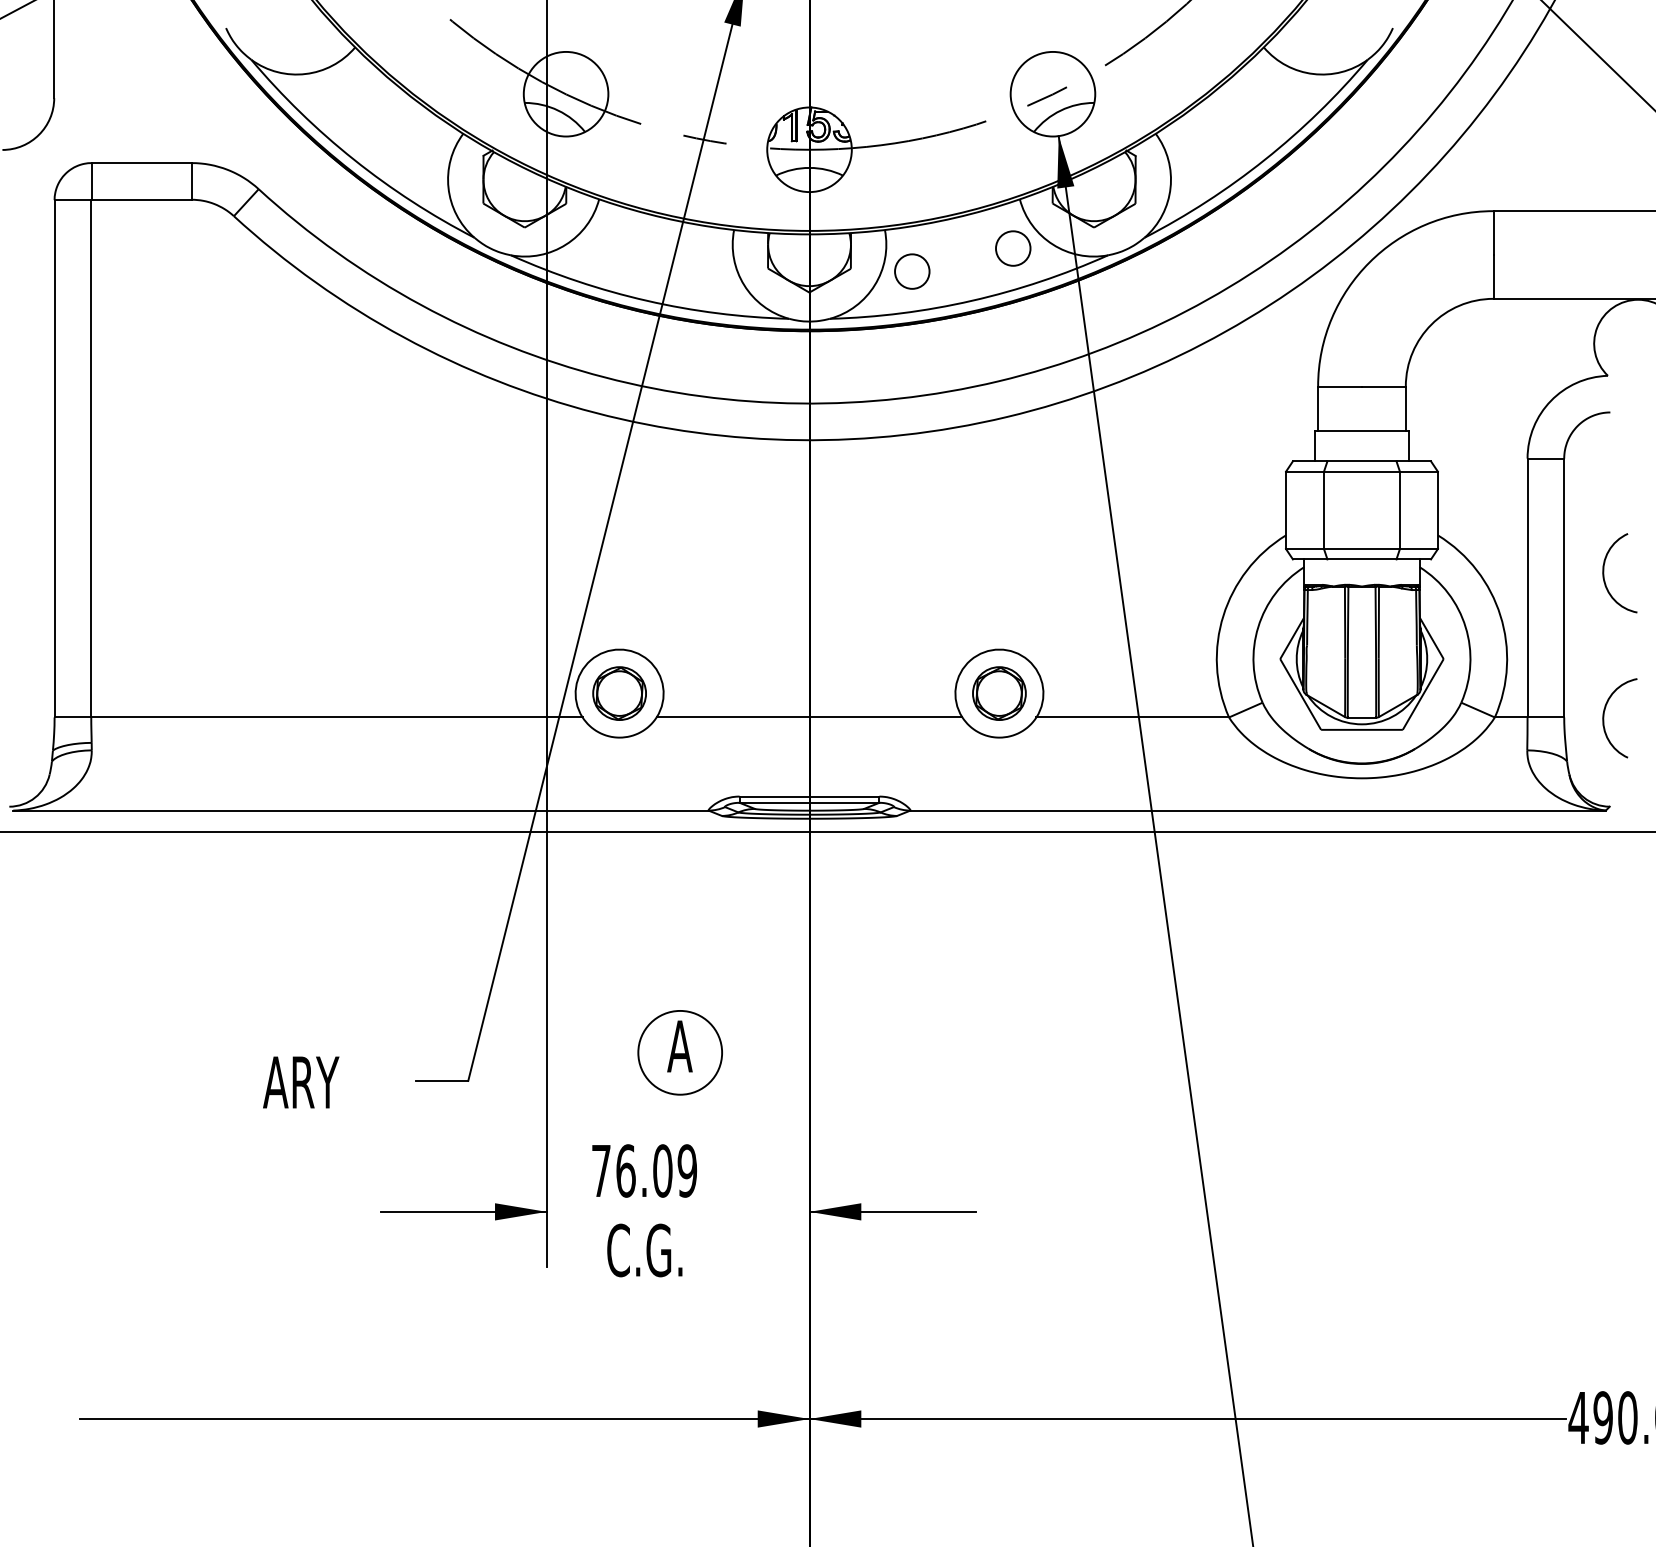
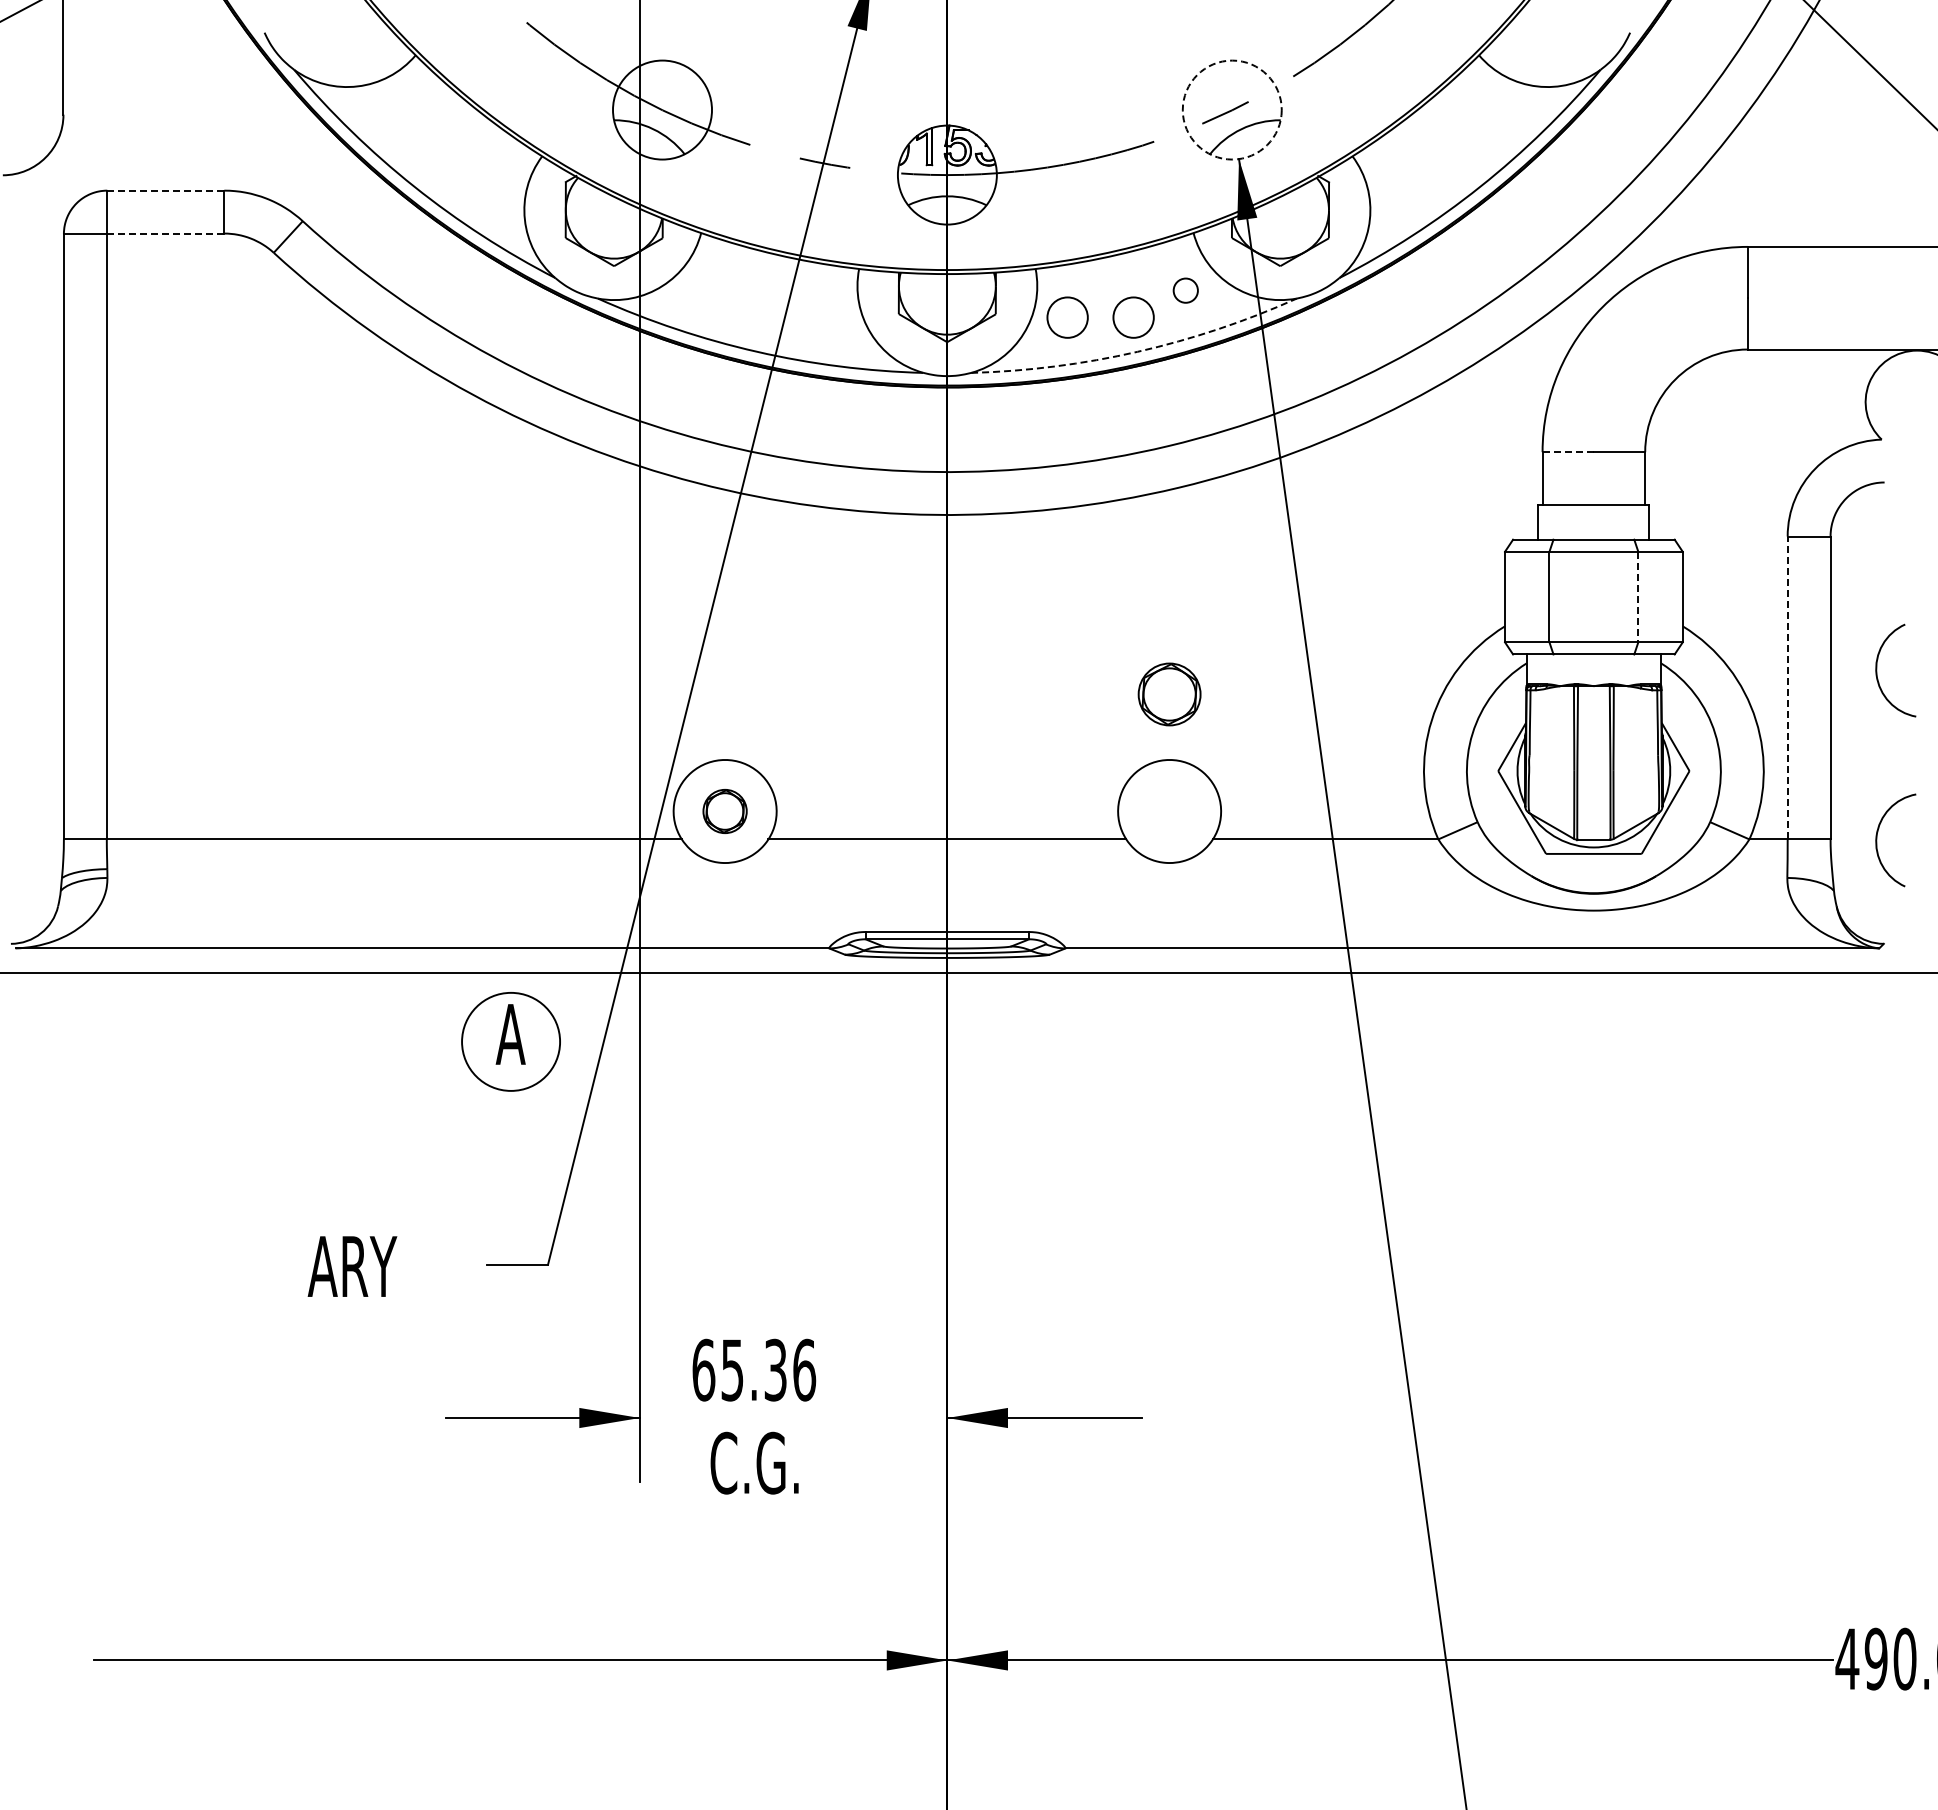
circle: (1052, 93) -> (1231, 109), solid -> dashed
line: (141, 162) -> (165, 190), solid -> dashed
line: (141, 199) -> (165, 233), solid -> dashed
circle: (1012, 248) -> (1185, 290), size x0.6
circle: (968, 271) -> (1133, 317), added
arc: (971, 300) -> (1137, 351), solid -> dashed
line: (1340, 386) -> (1568, 452), solid -> dashed
line: (1400, 510) -> (1638, 597), solid -> dashed
line: (1527, 587) -> (1787, 687), solid -> dashed
part: (619, 693) -> (724, 811), size x0.7
part: (999, 693) -> (1169, 694), moved
part: (679, 1052) -> (510, 1041), moved
text: (644, 1170) -> (754, 1369), 76.09 -> 65.36

